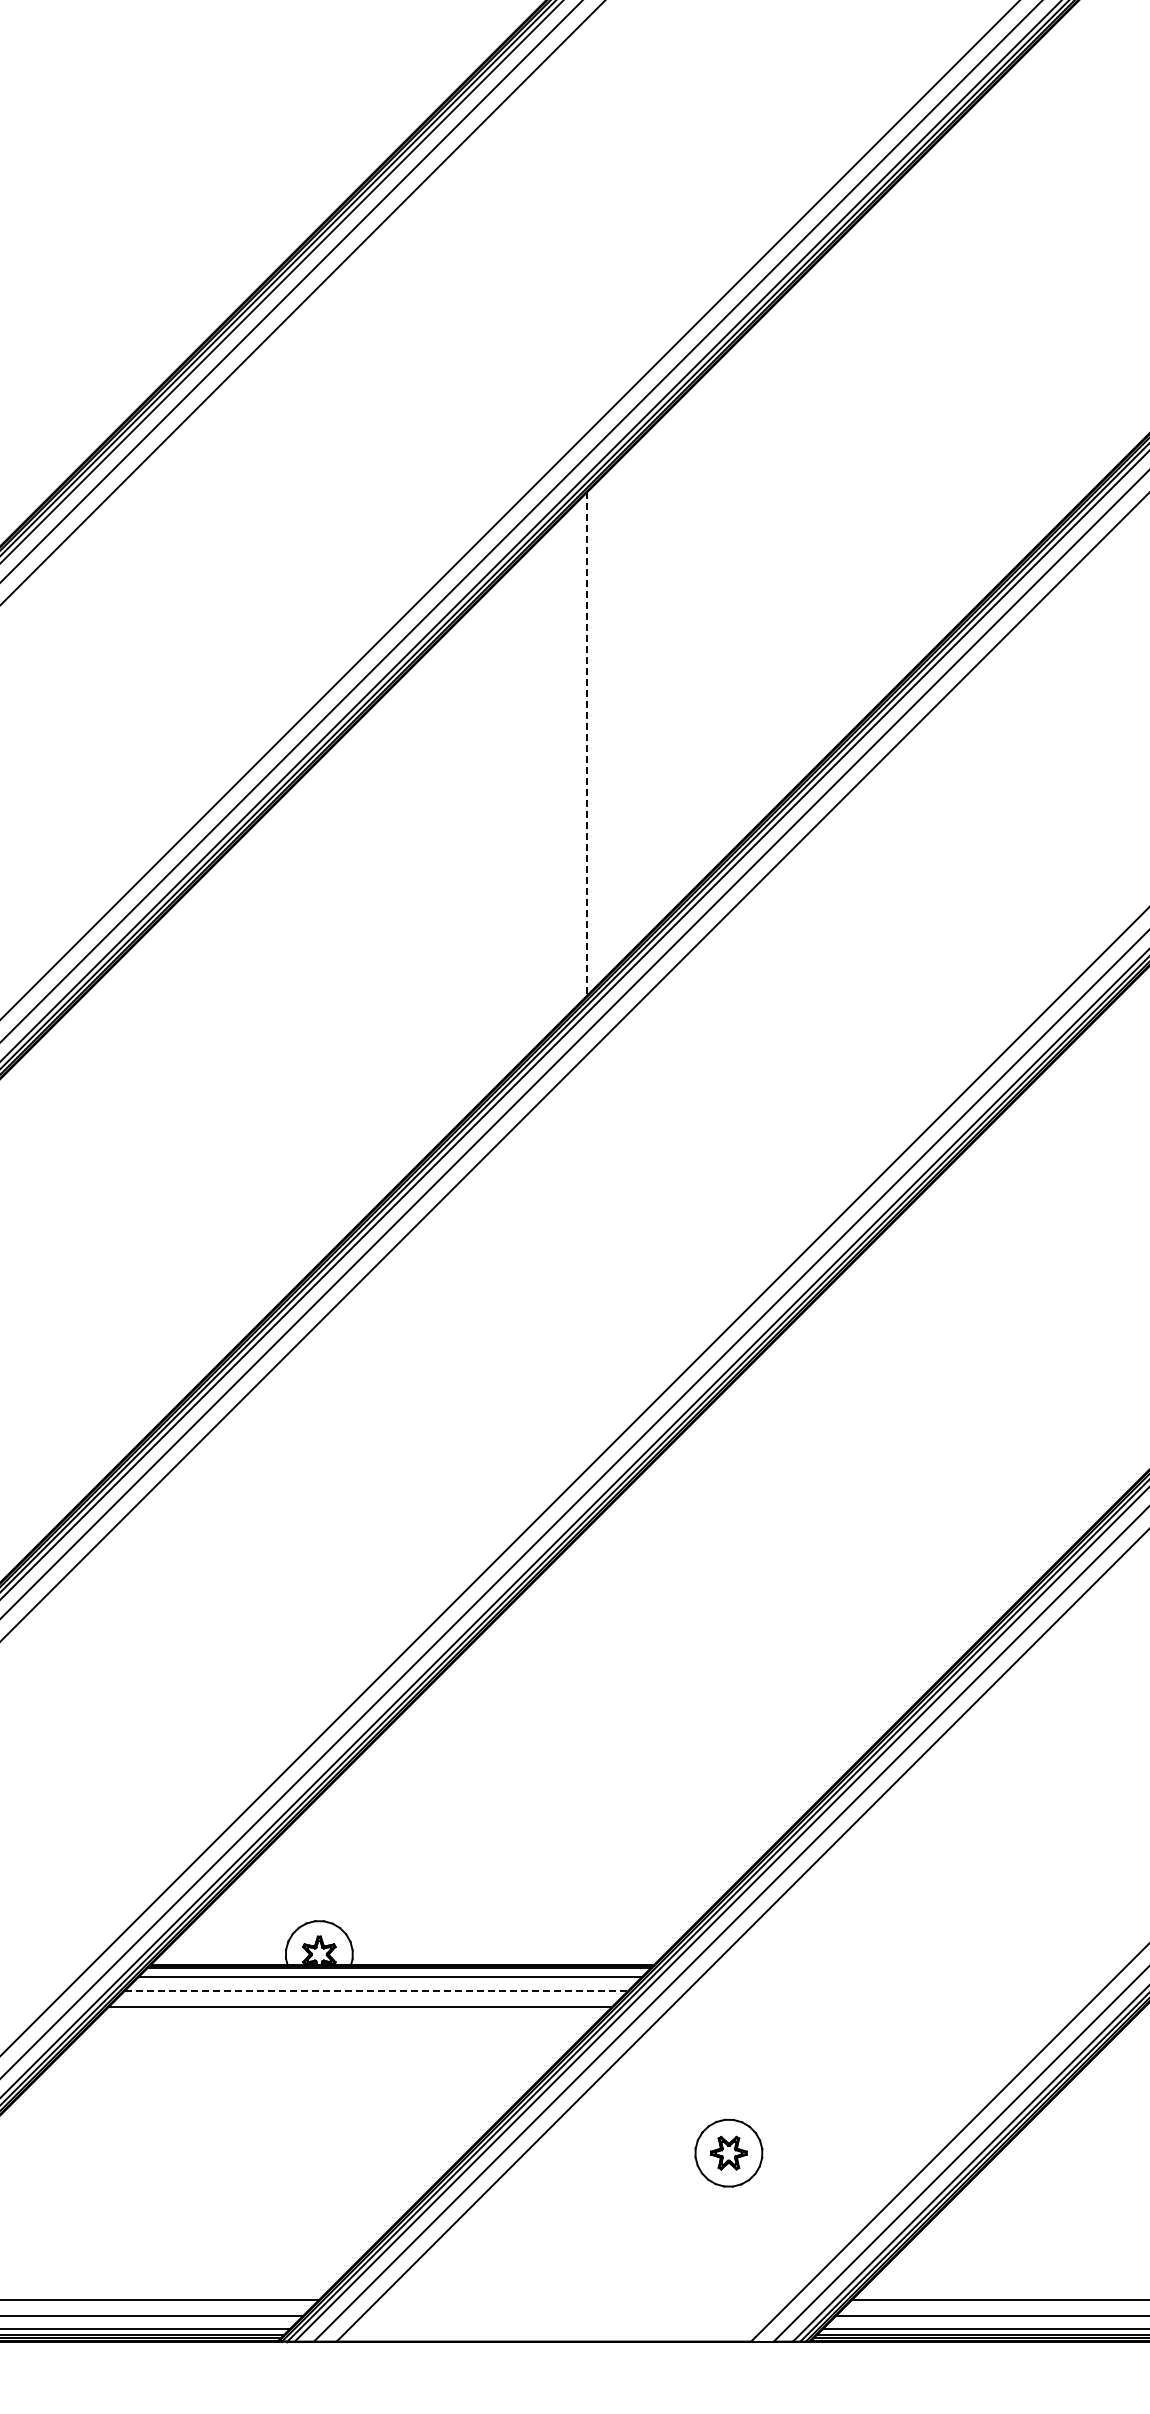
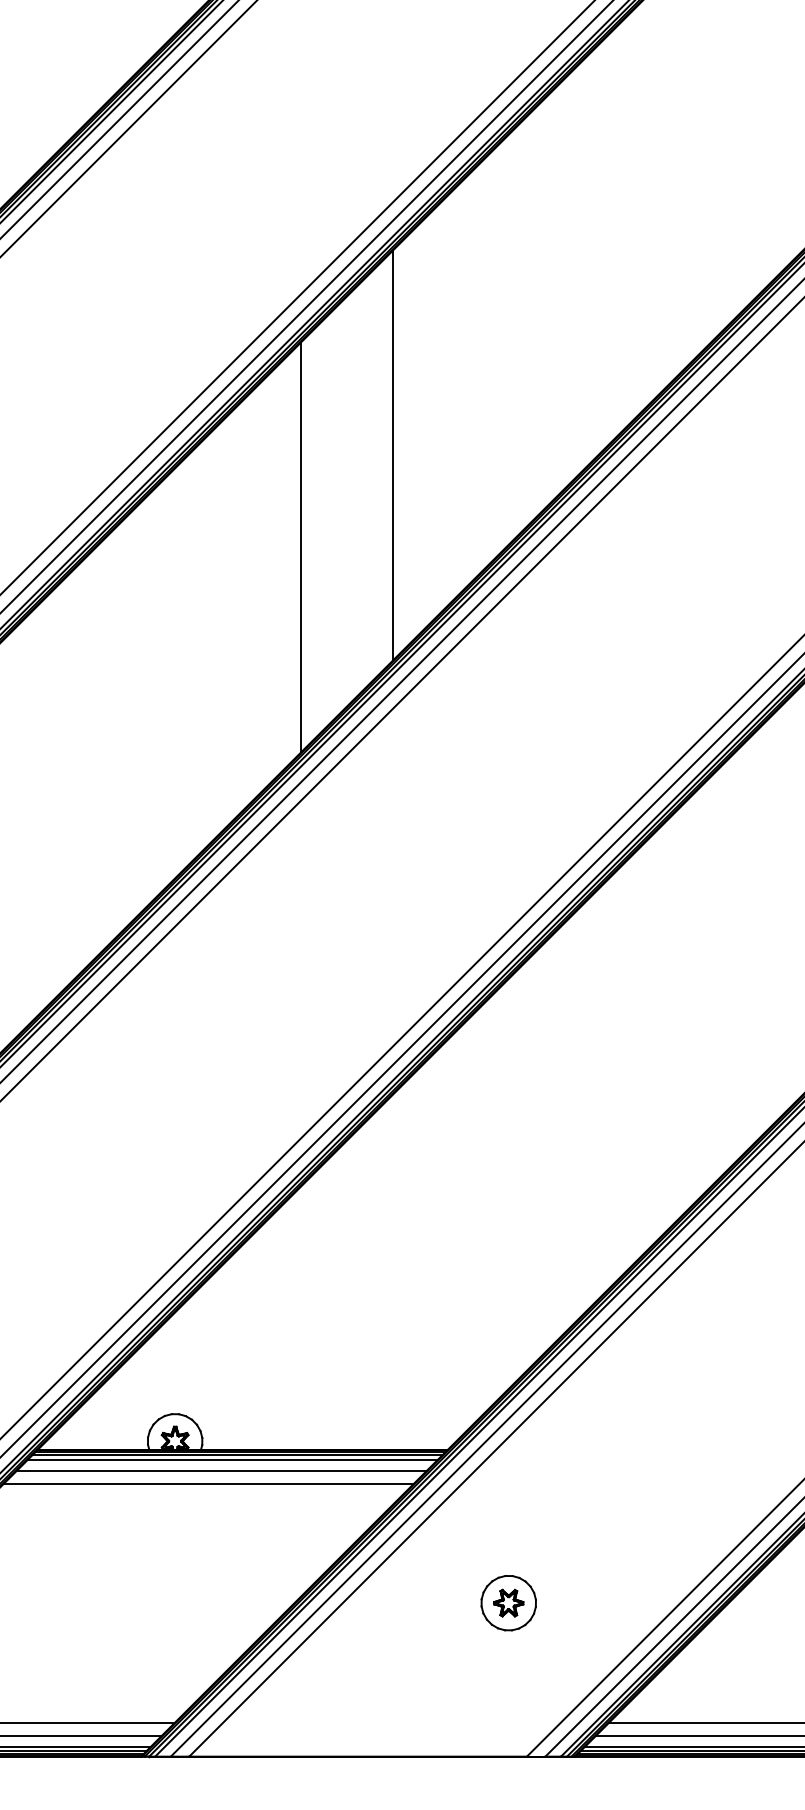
line: (587, 743) -> (393, 454), dashed -> solid
line: (474, 856) -> (301, 546), added
line: (395, 1971) -> (237, 1455), added
line: (376, 1990) -> (221, 1470), dashed -> solid

